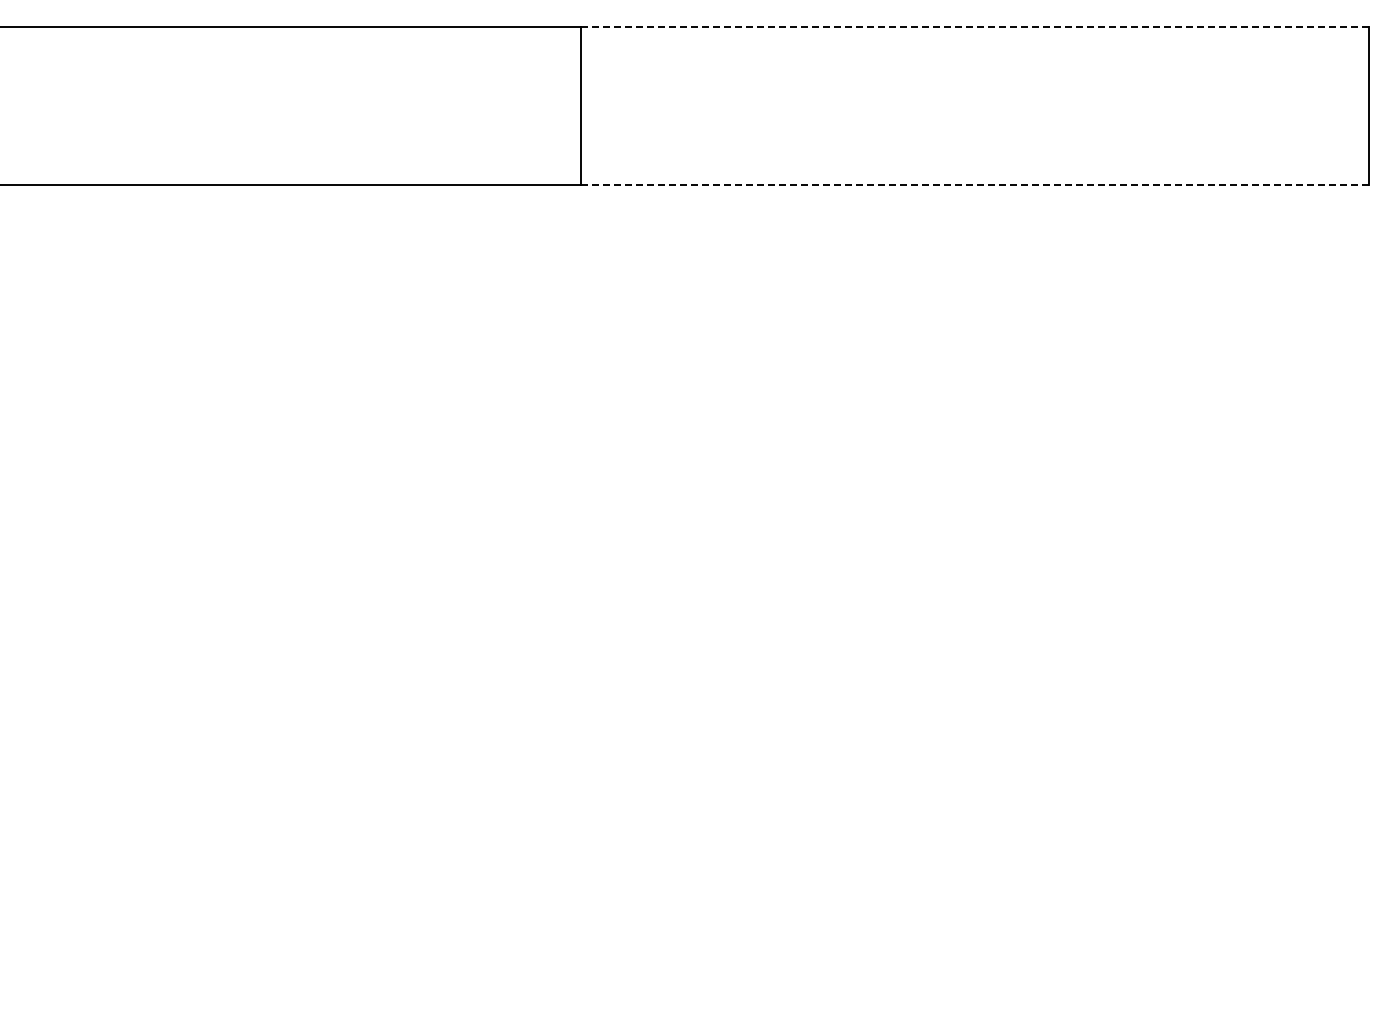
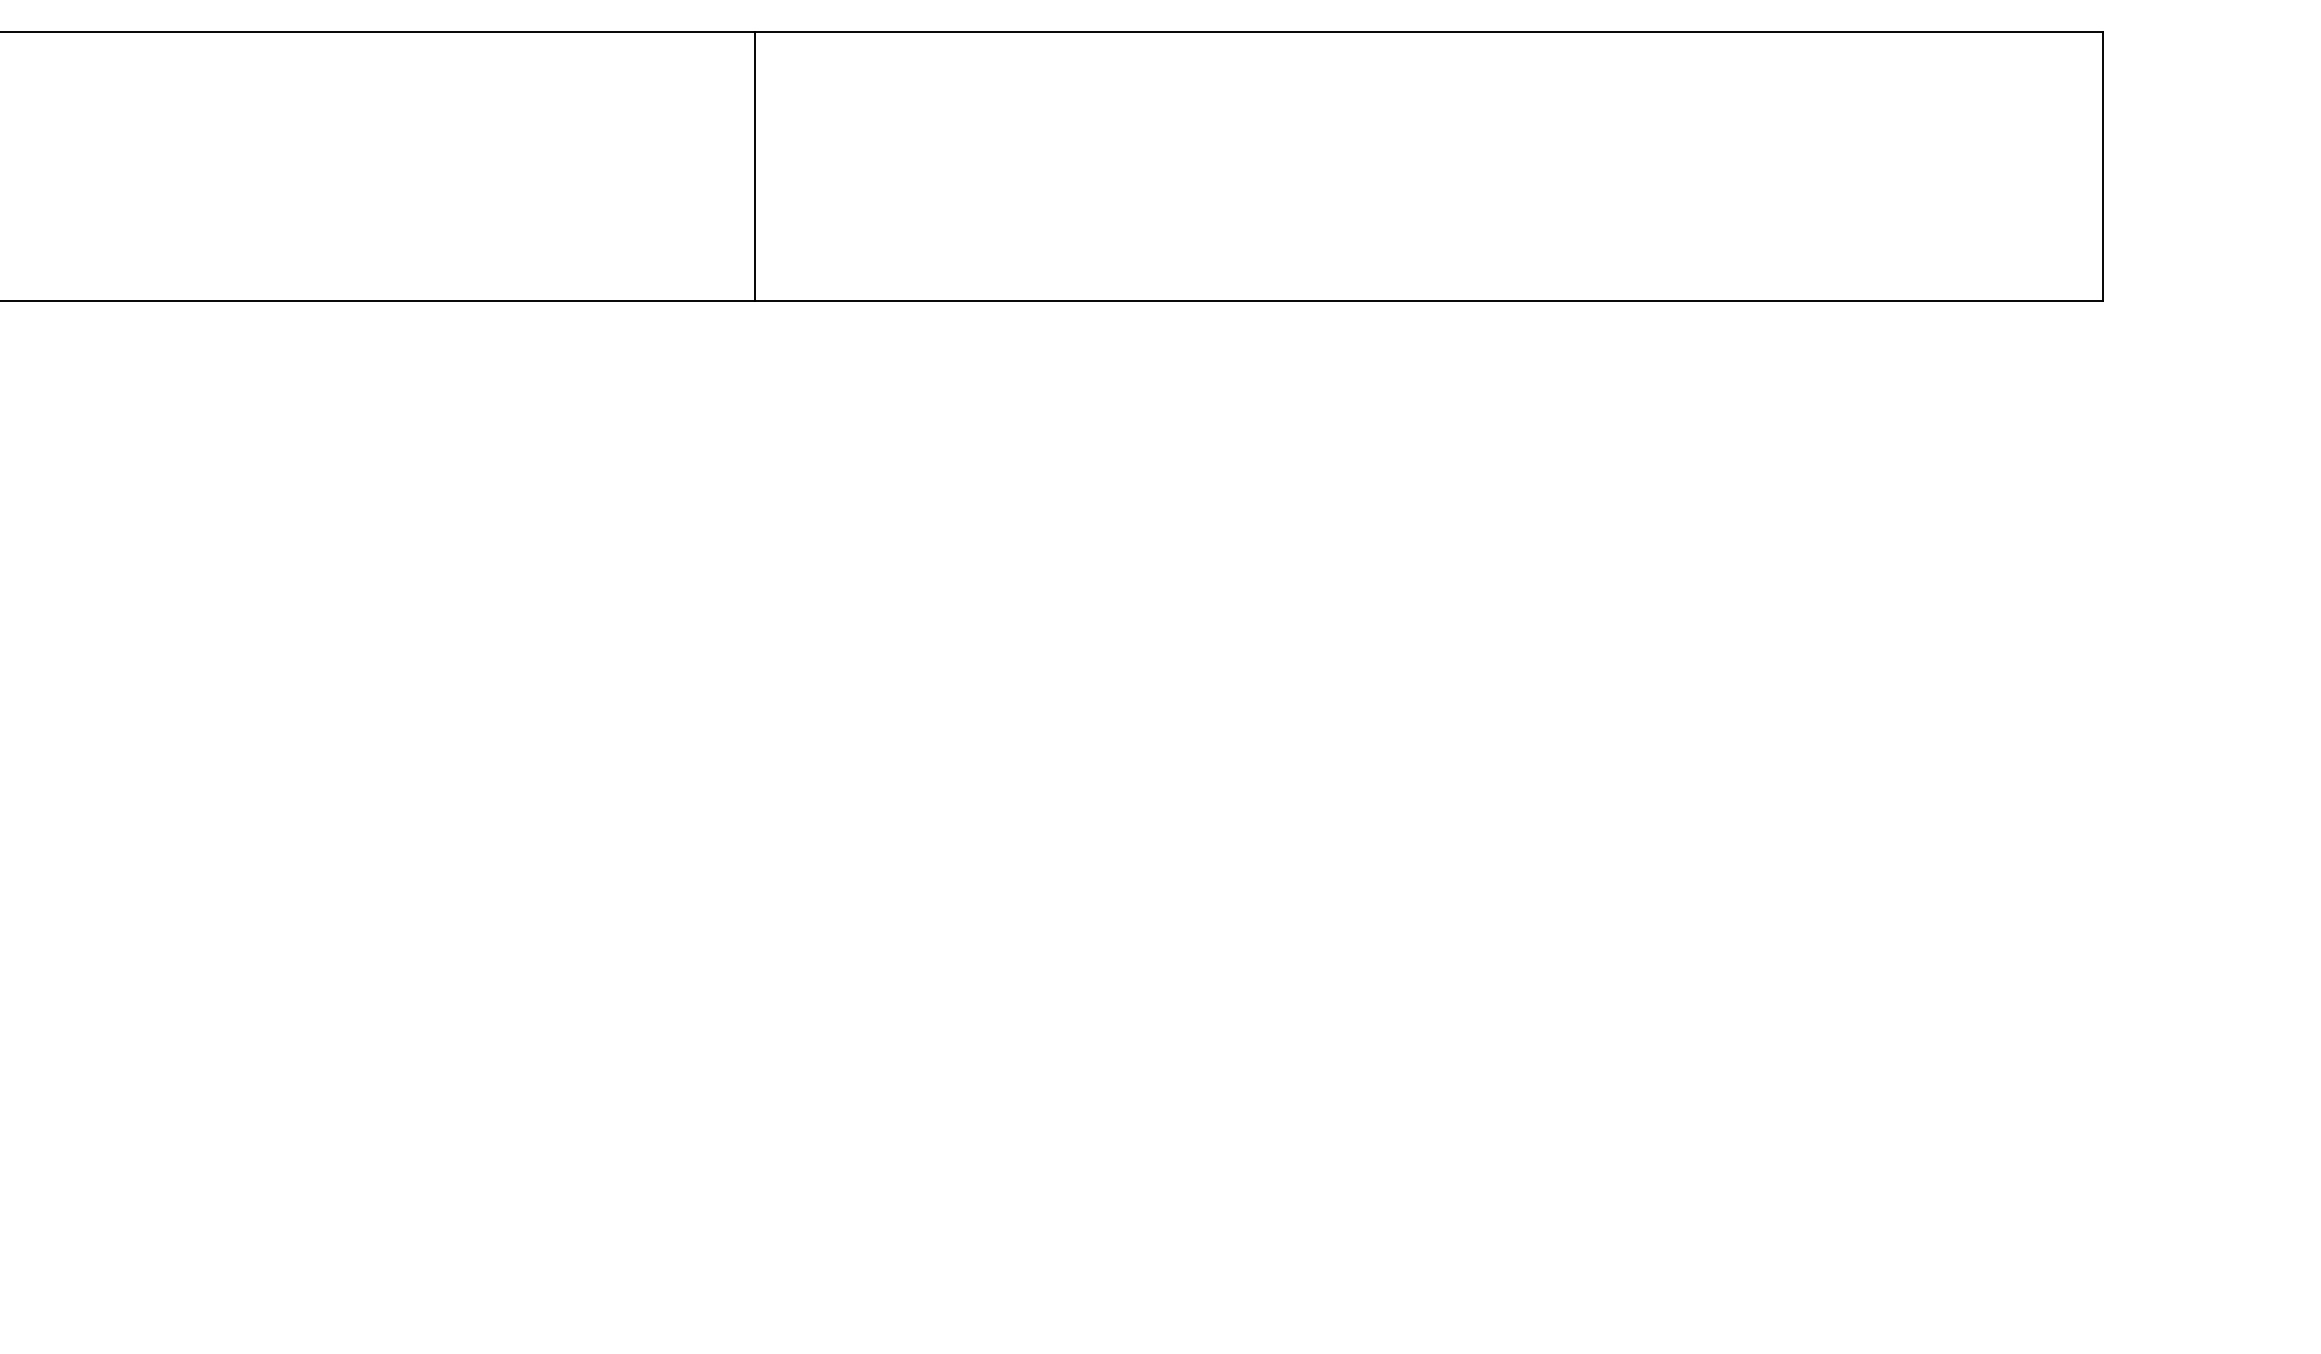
line: (974, 27) -> (1428, 31), dashed -> solid
line: (974, 184) -> (1428, 300), dashed -> solid

